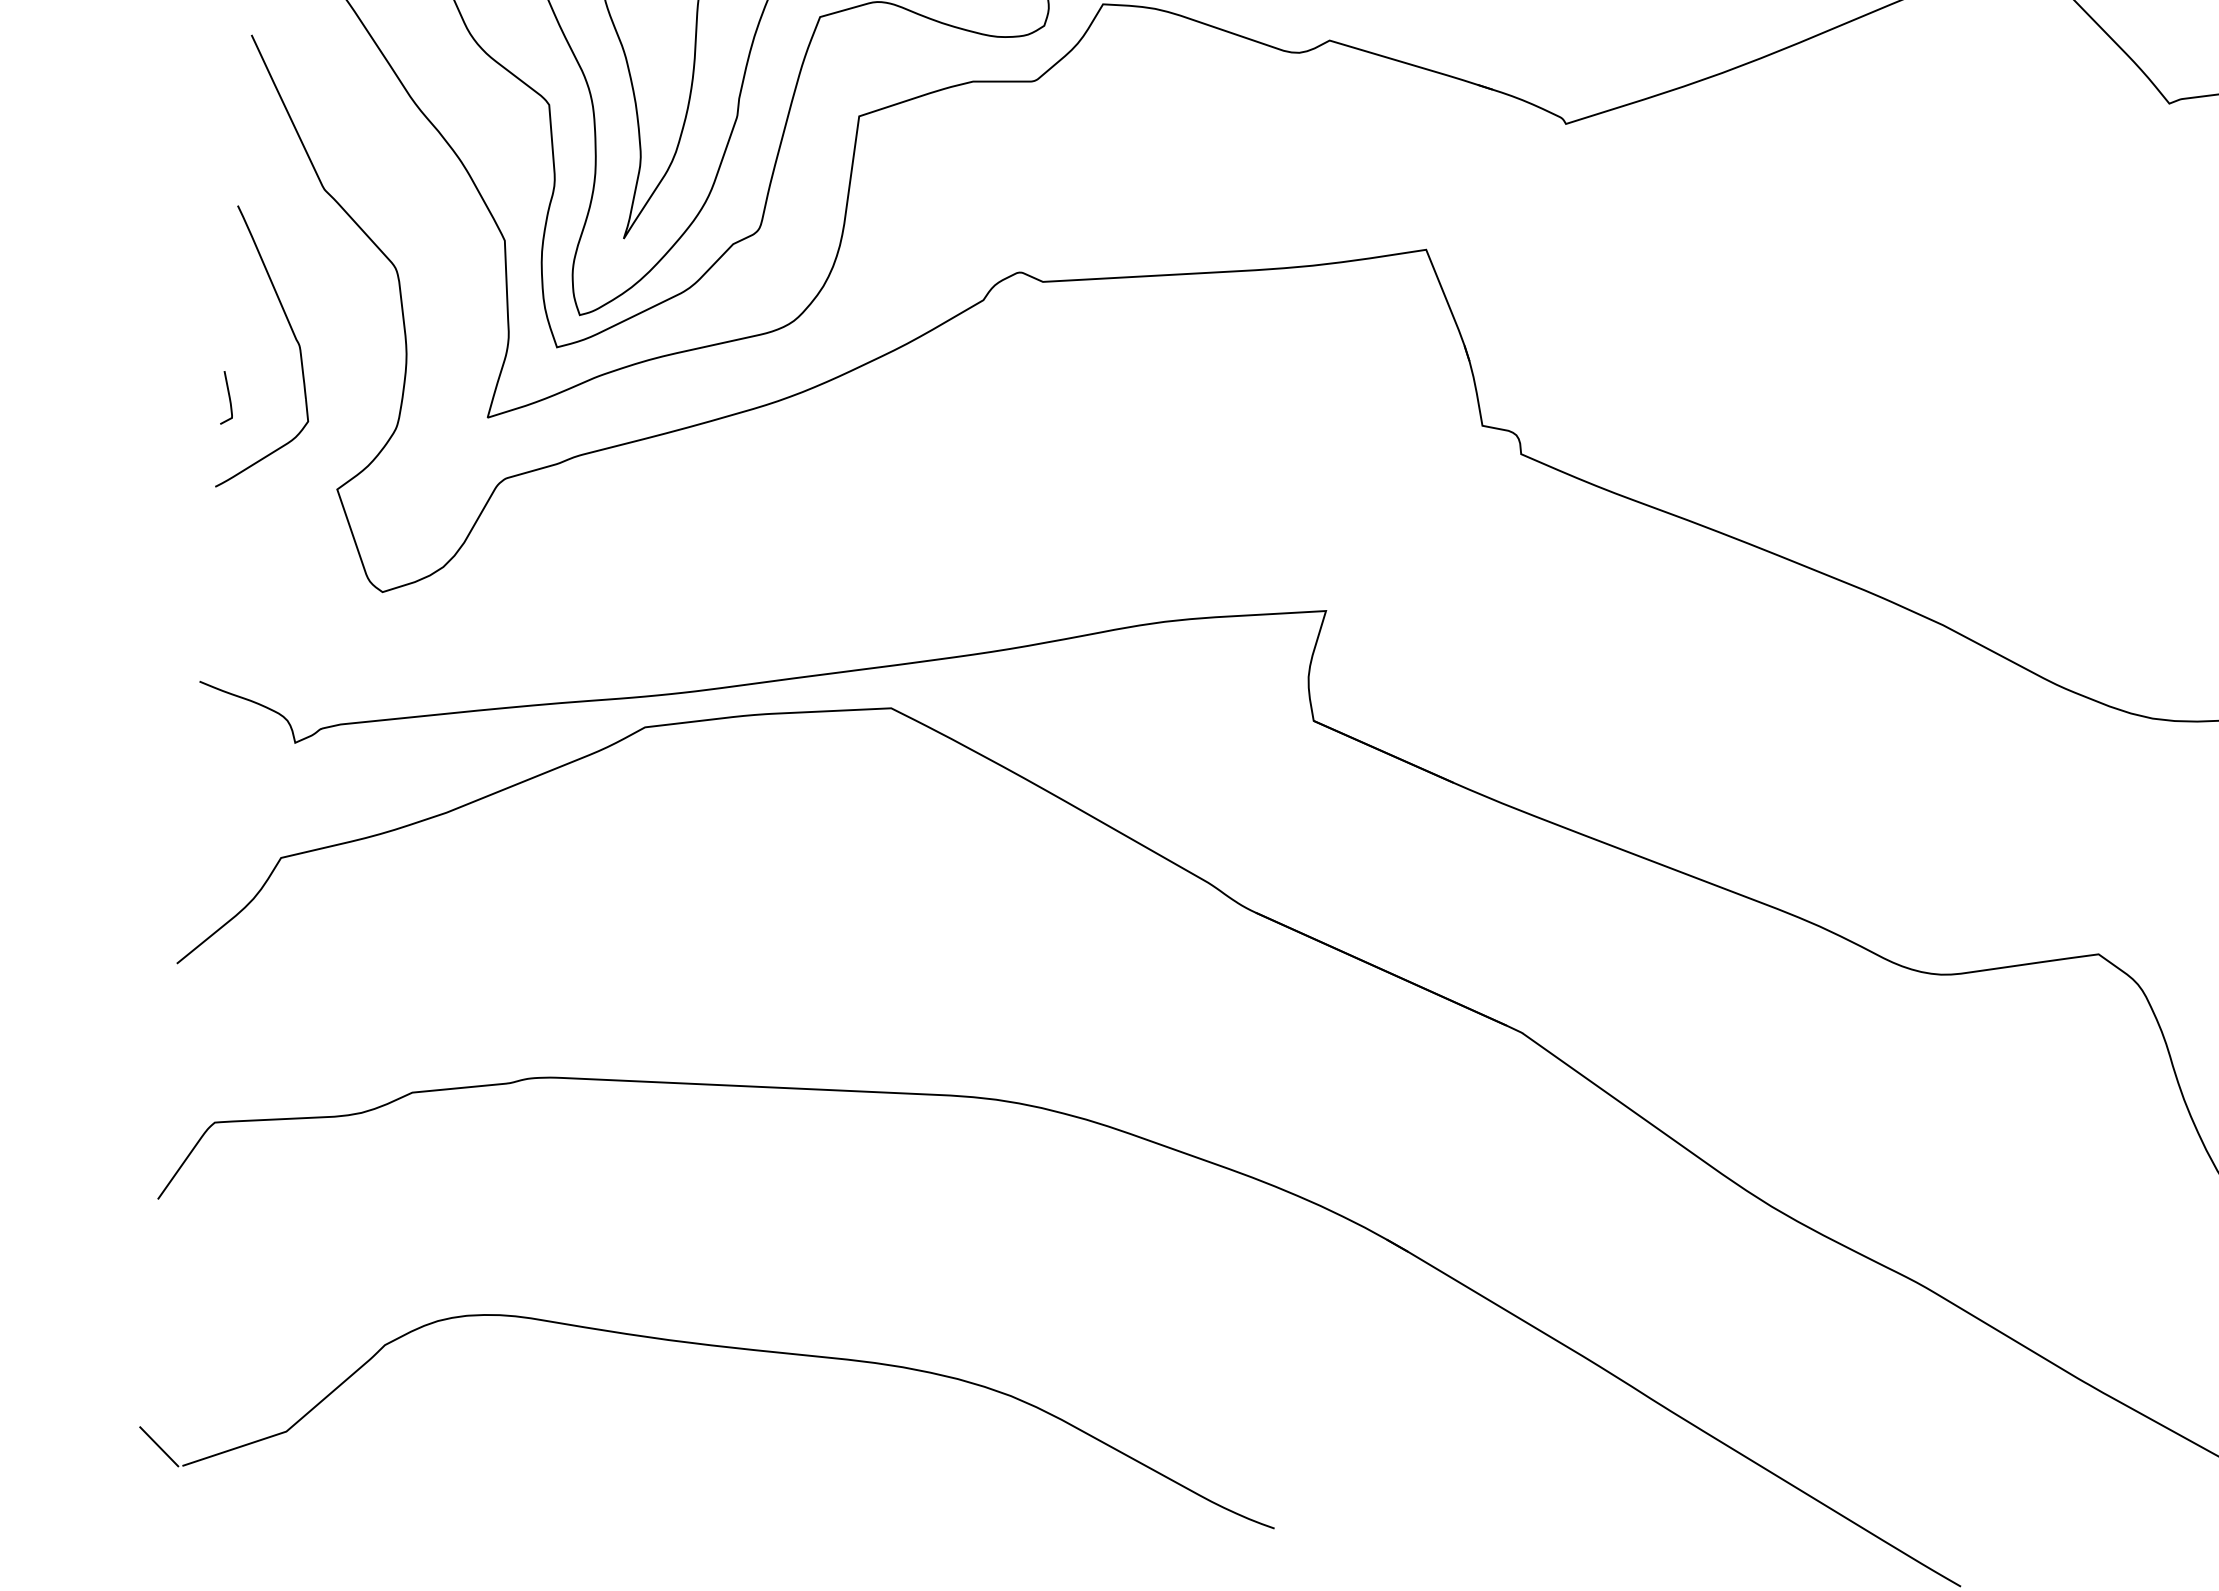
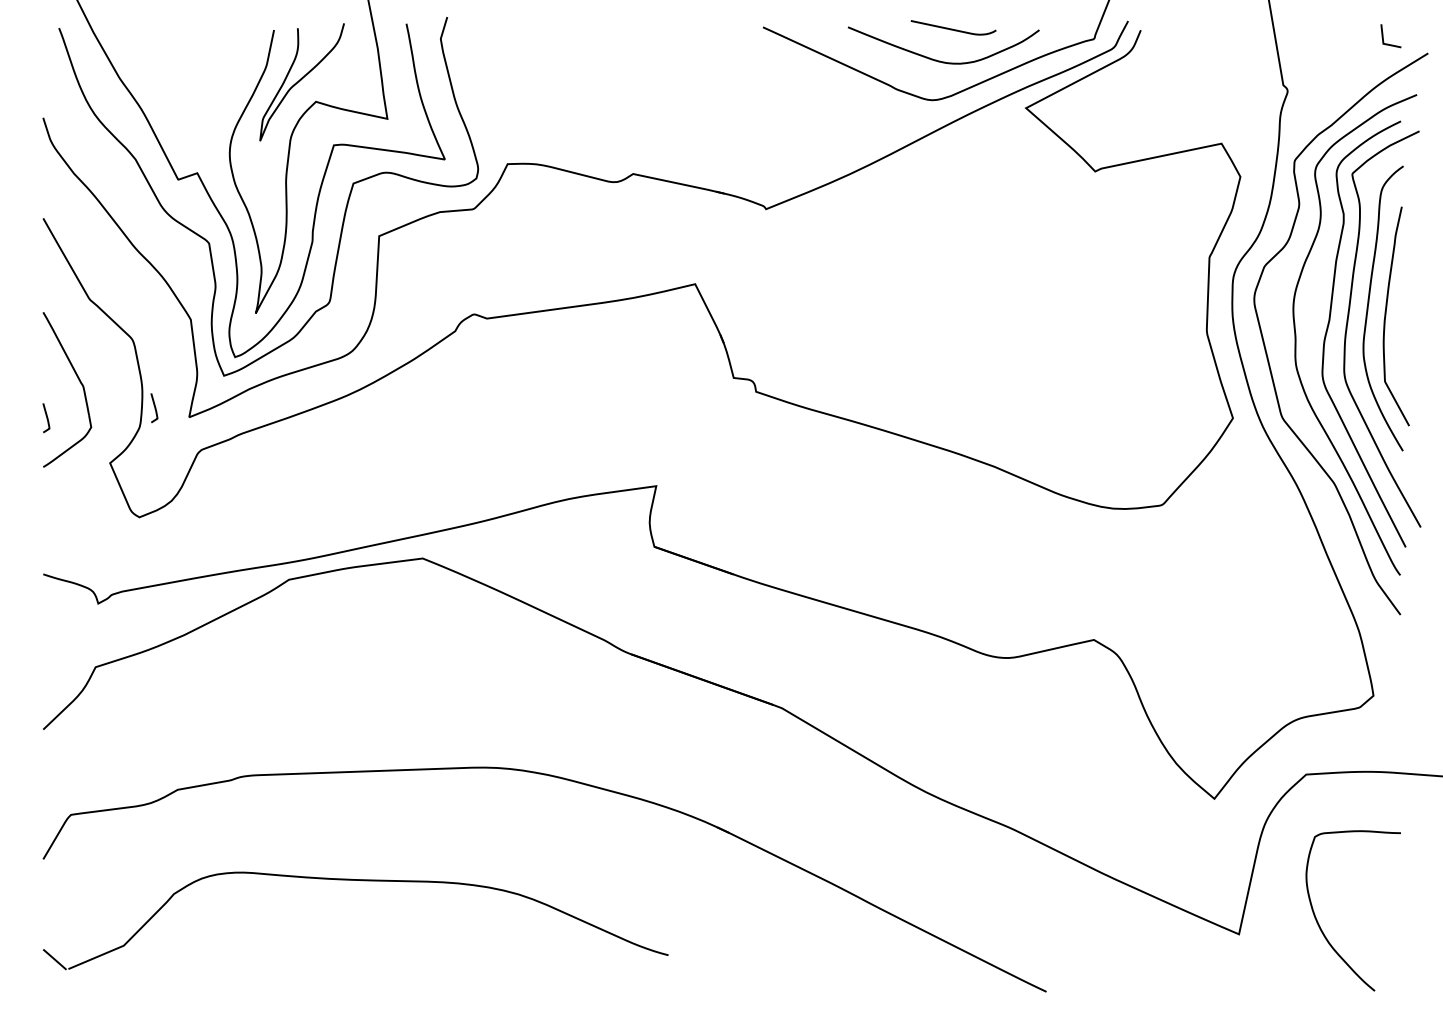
curve: (425, 396) -> (154, 408), added
part: (729, 1349) -> (362, 881), moved

